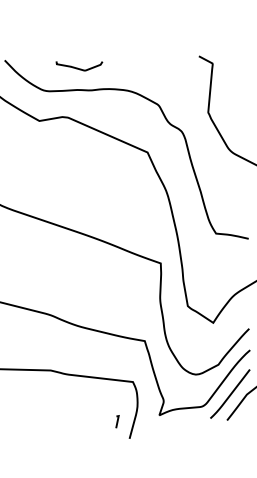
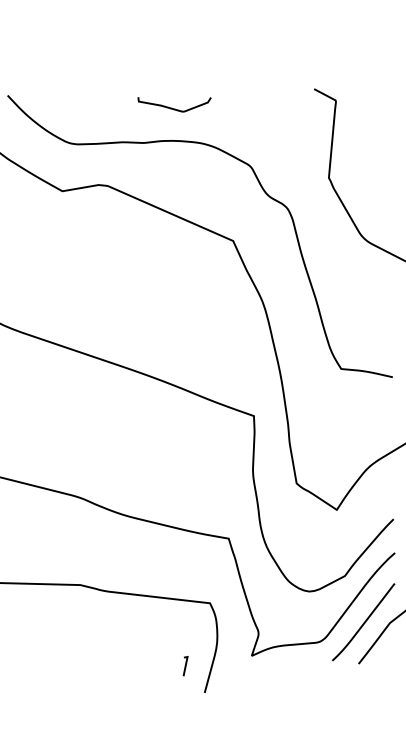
curve: (79, 68) -> (174, 108), moved

